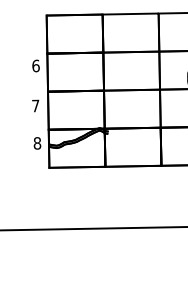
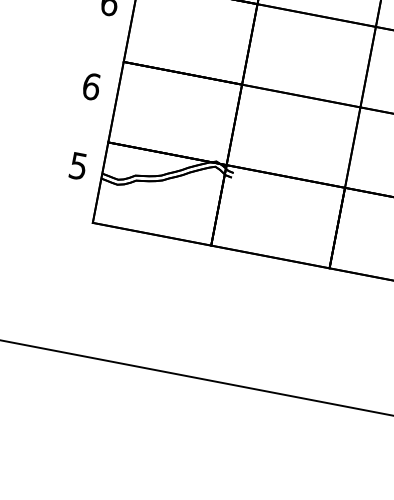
text: (35, 105) -> (91, 85), 7 -> 6
text: (37, 143) -> (78, 166), 8 -> 5

